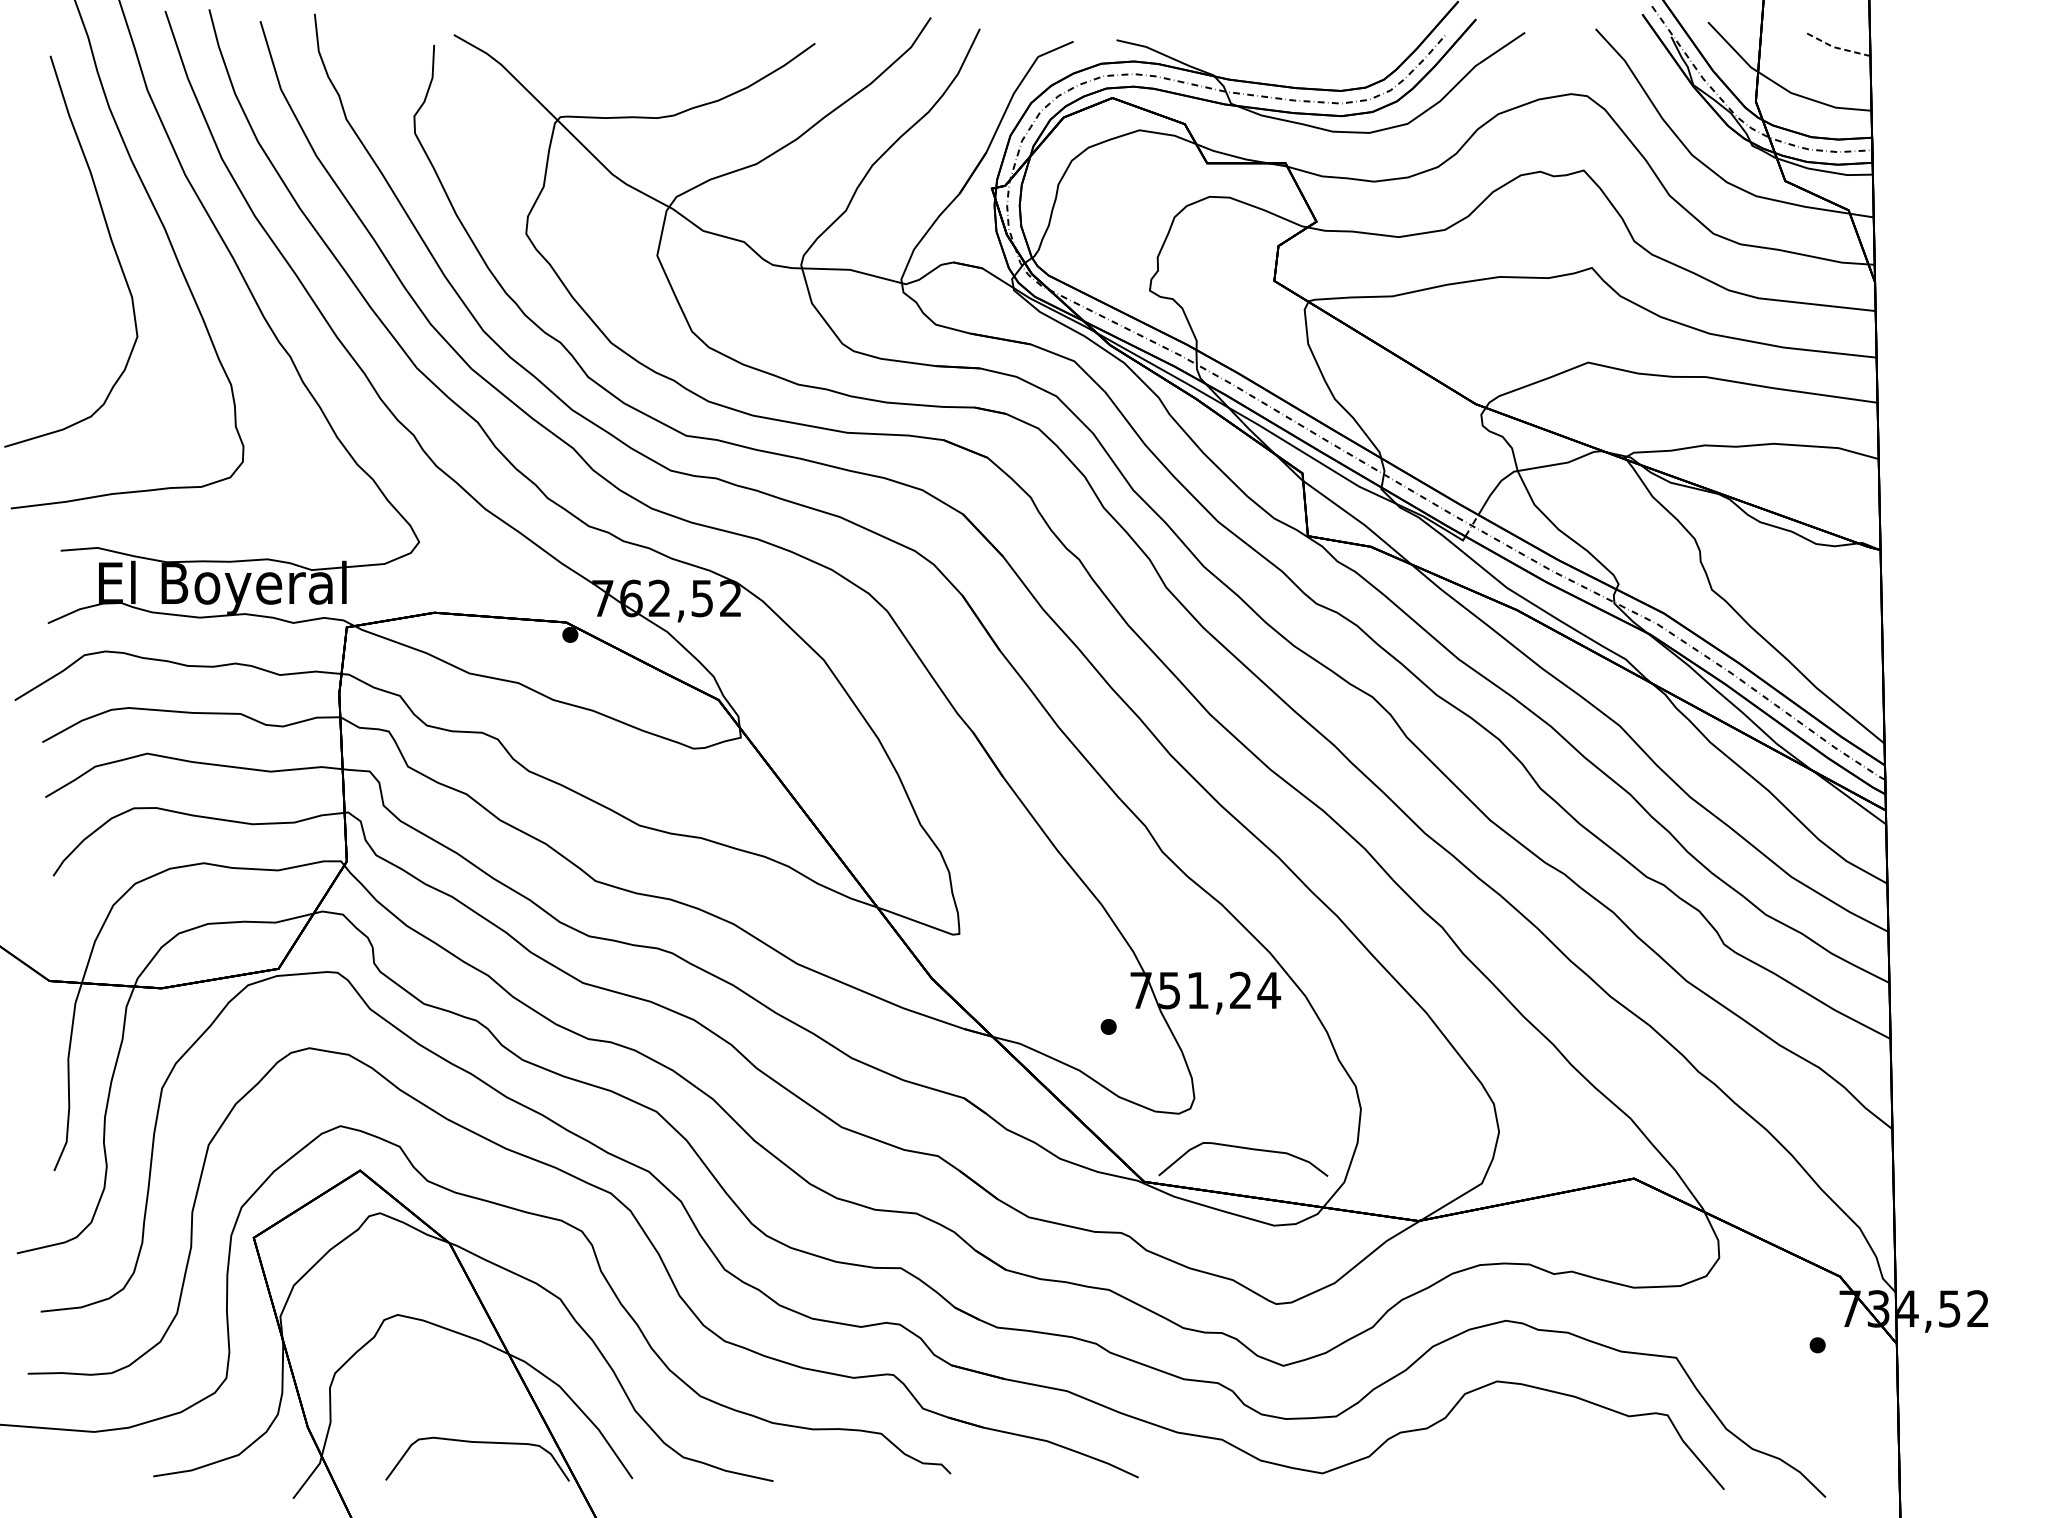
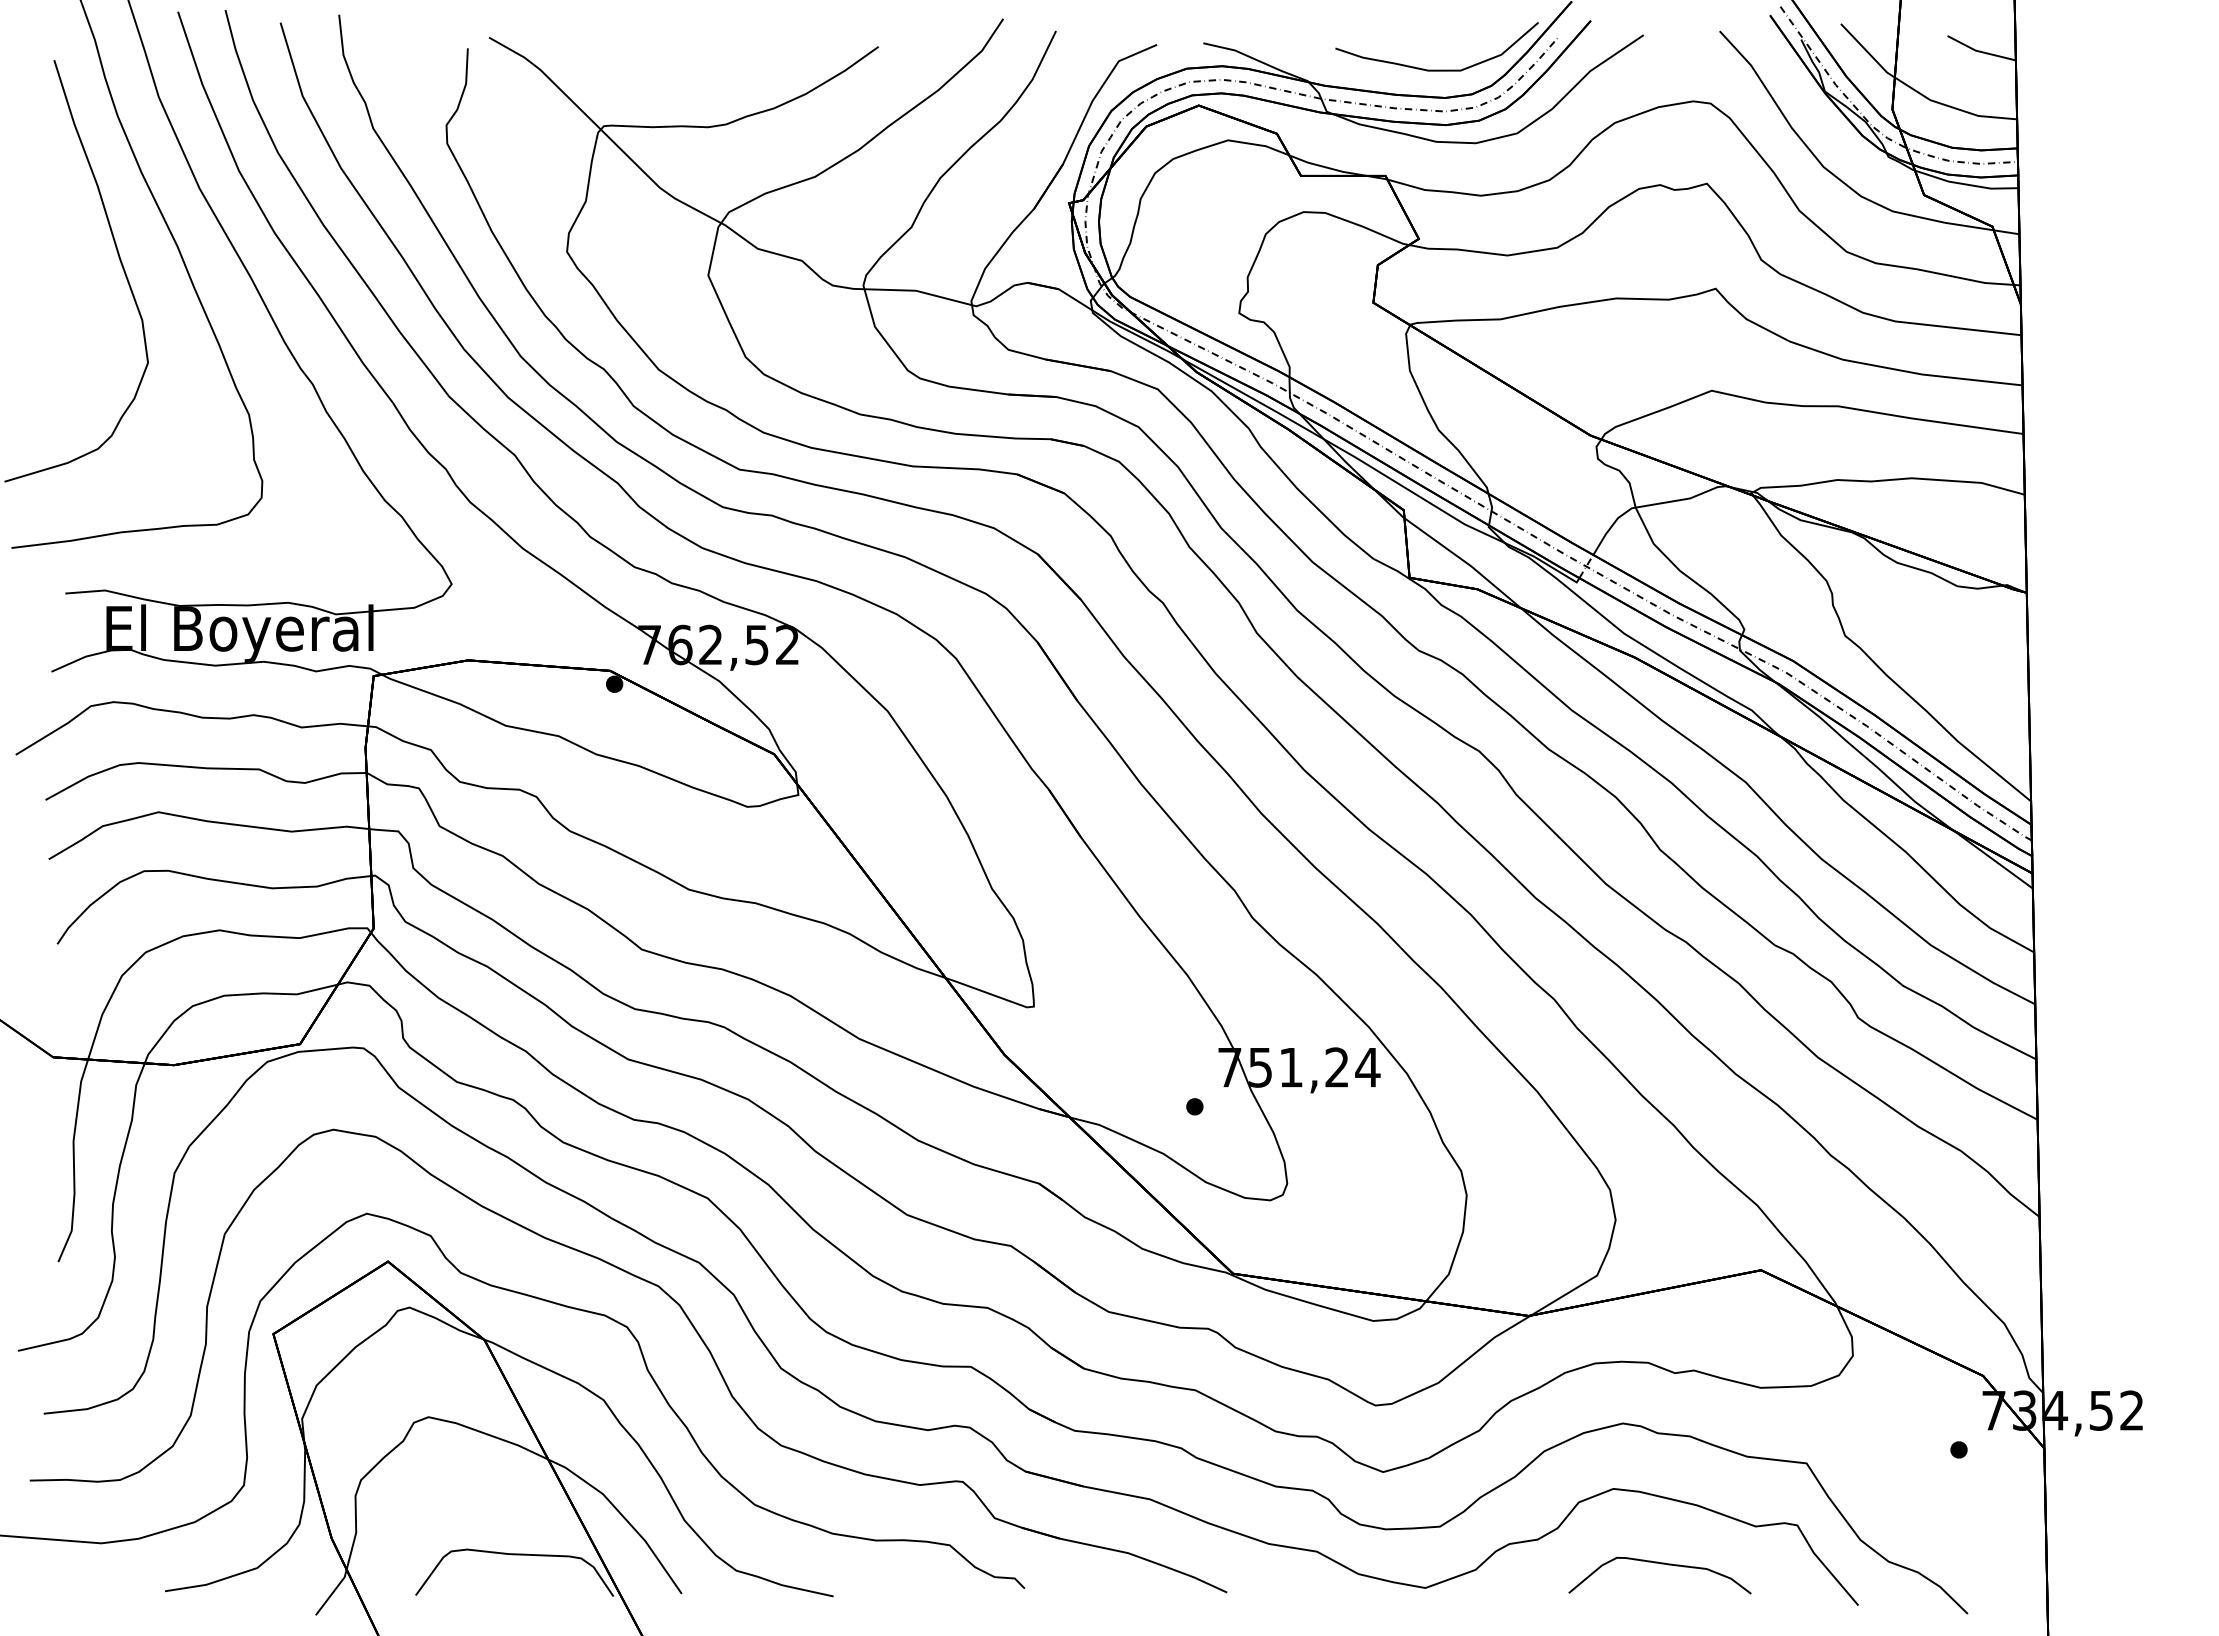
line: (1836, 47) -> (1979, 51), dashed -> solid
curve: (1332, 64) -> (1436, 69), added
curve: (1244, 1149) -> (1661, 1564), moved

